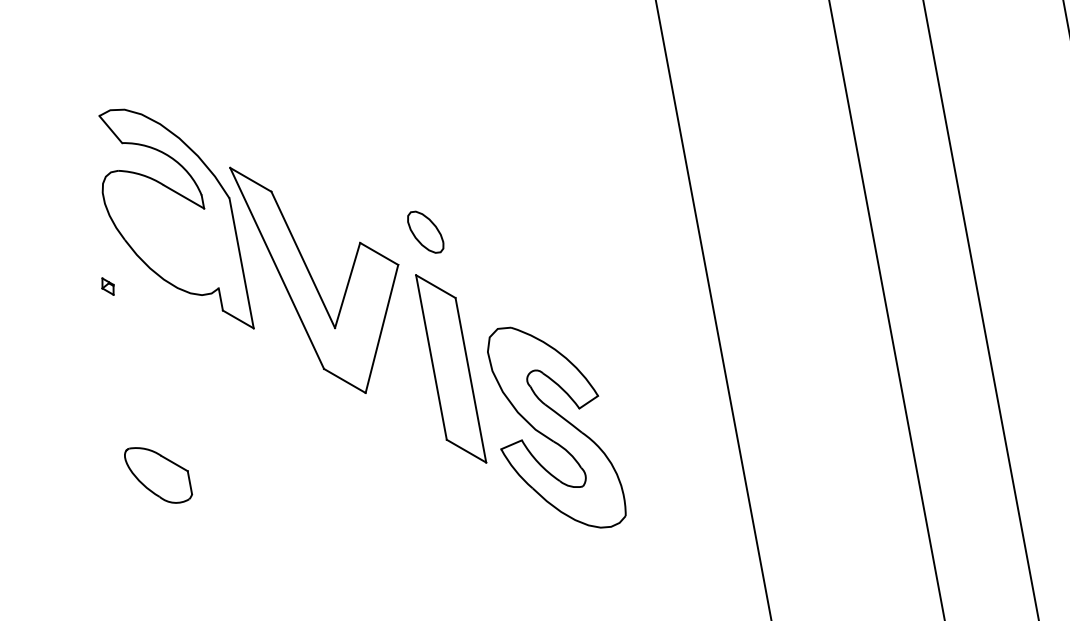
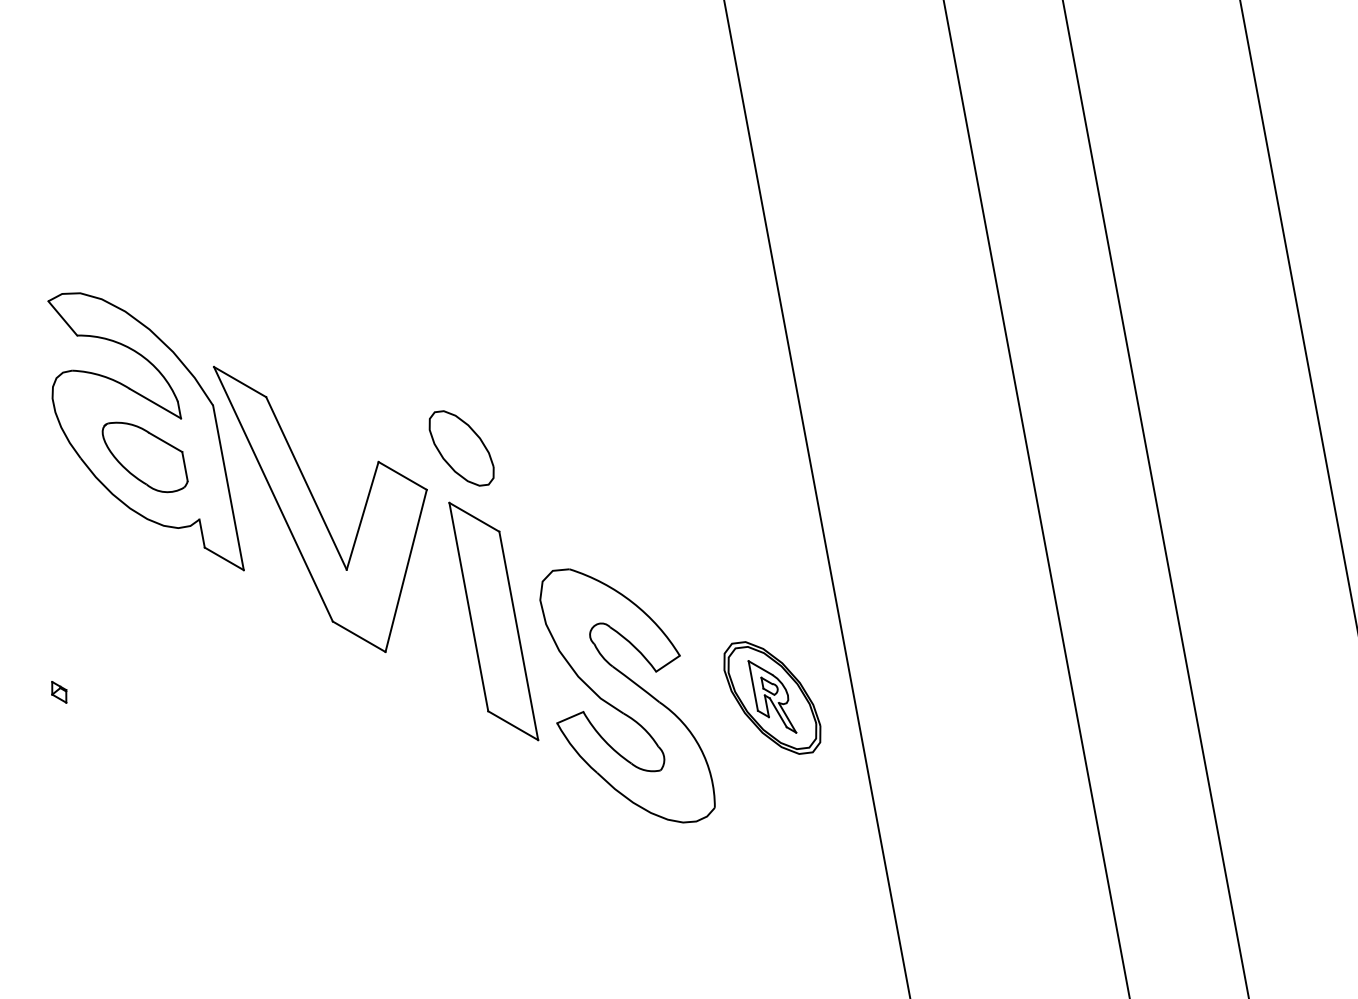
part: (425, 232) -> (461, 448), size x1.43
part: (108, 286) -> (59, 692), moved
part: (671, 428) -> (772, 697), added
part: (157, 475) -> (144, 457), moved

